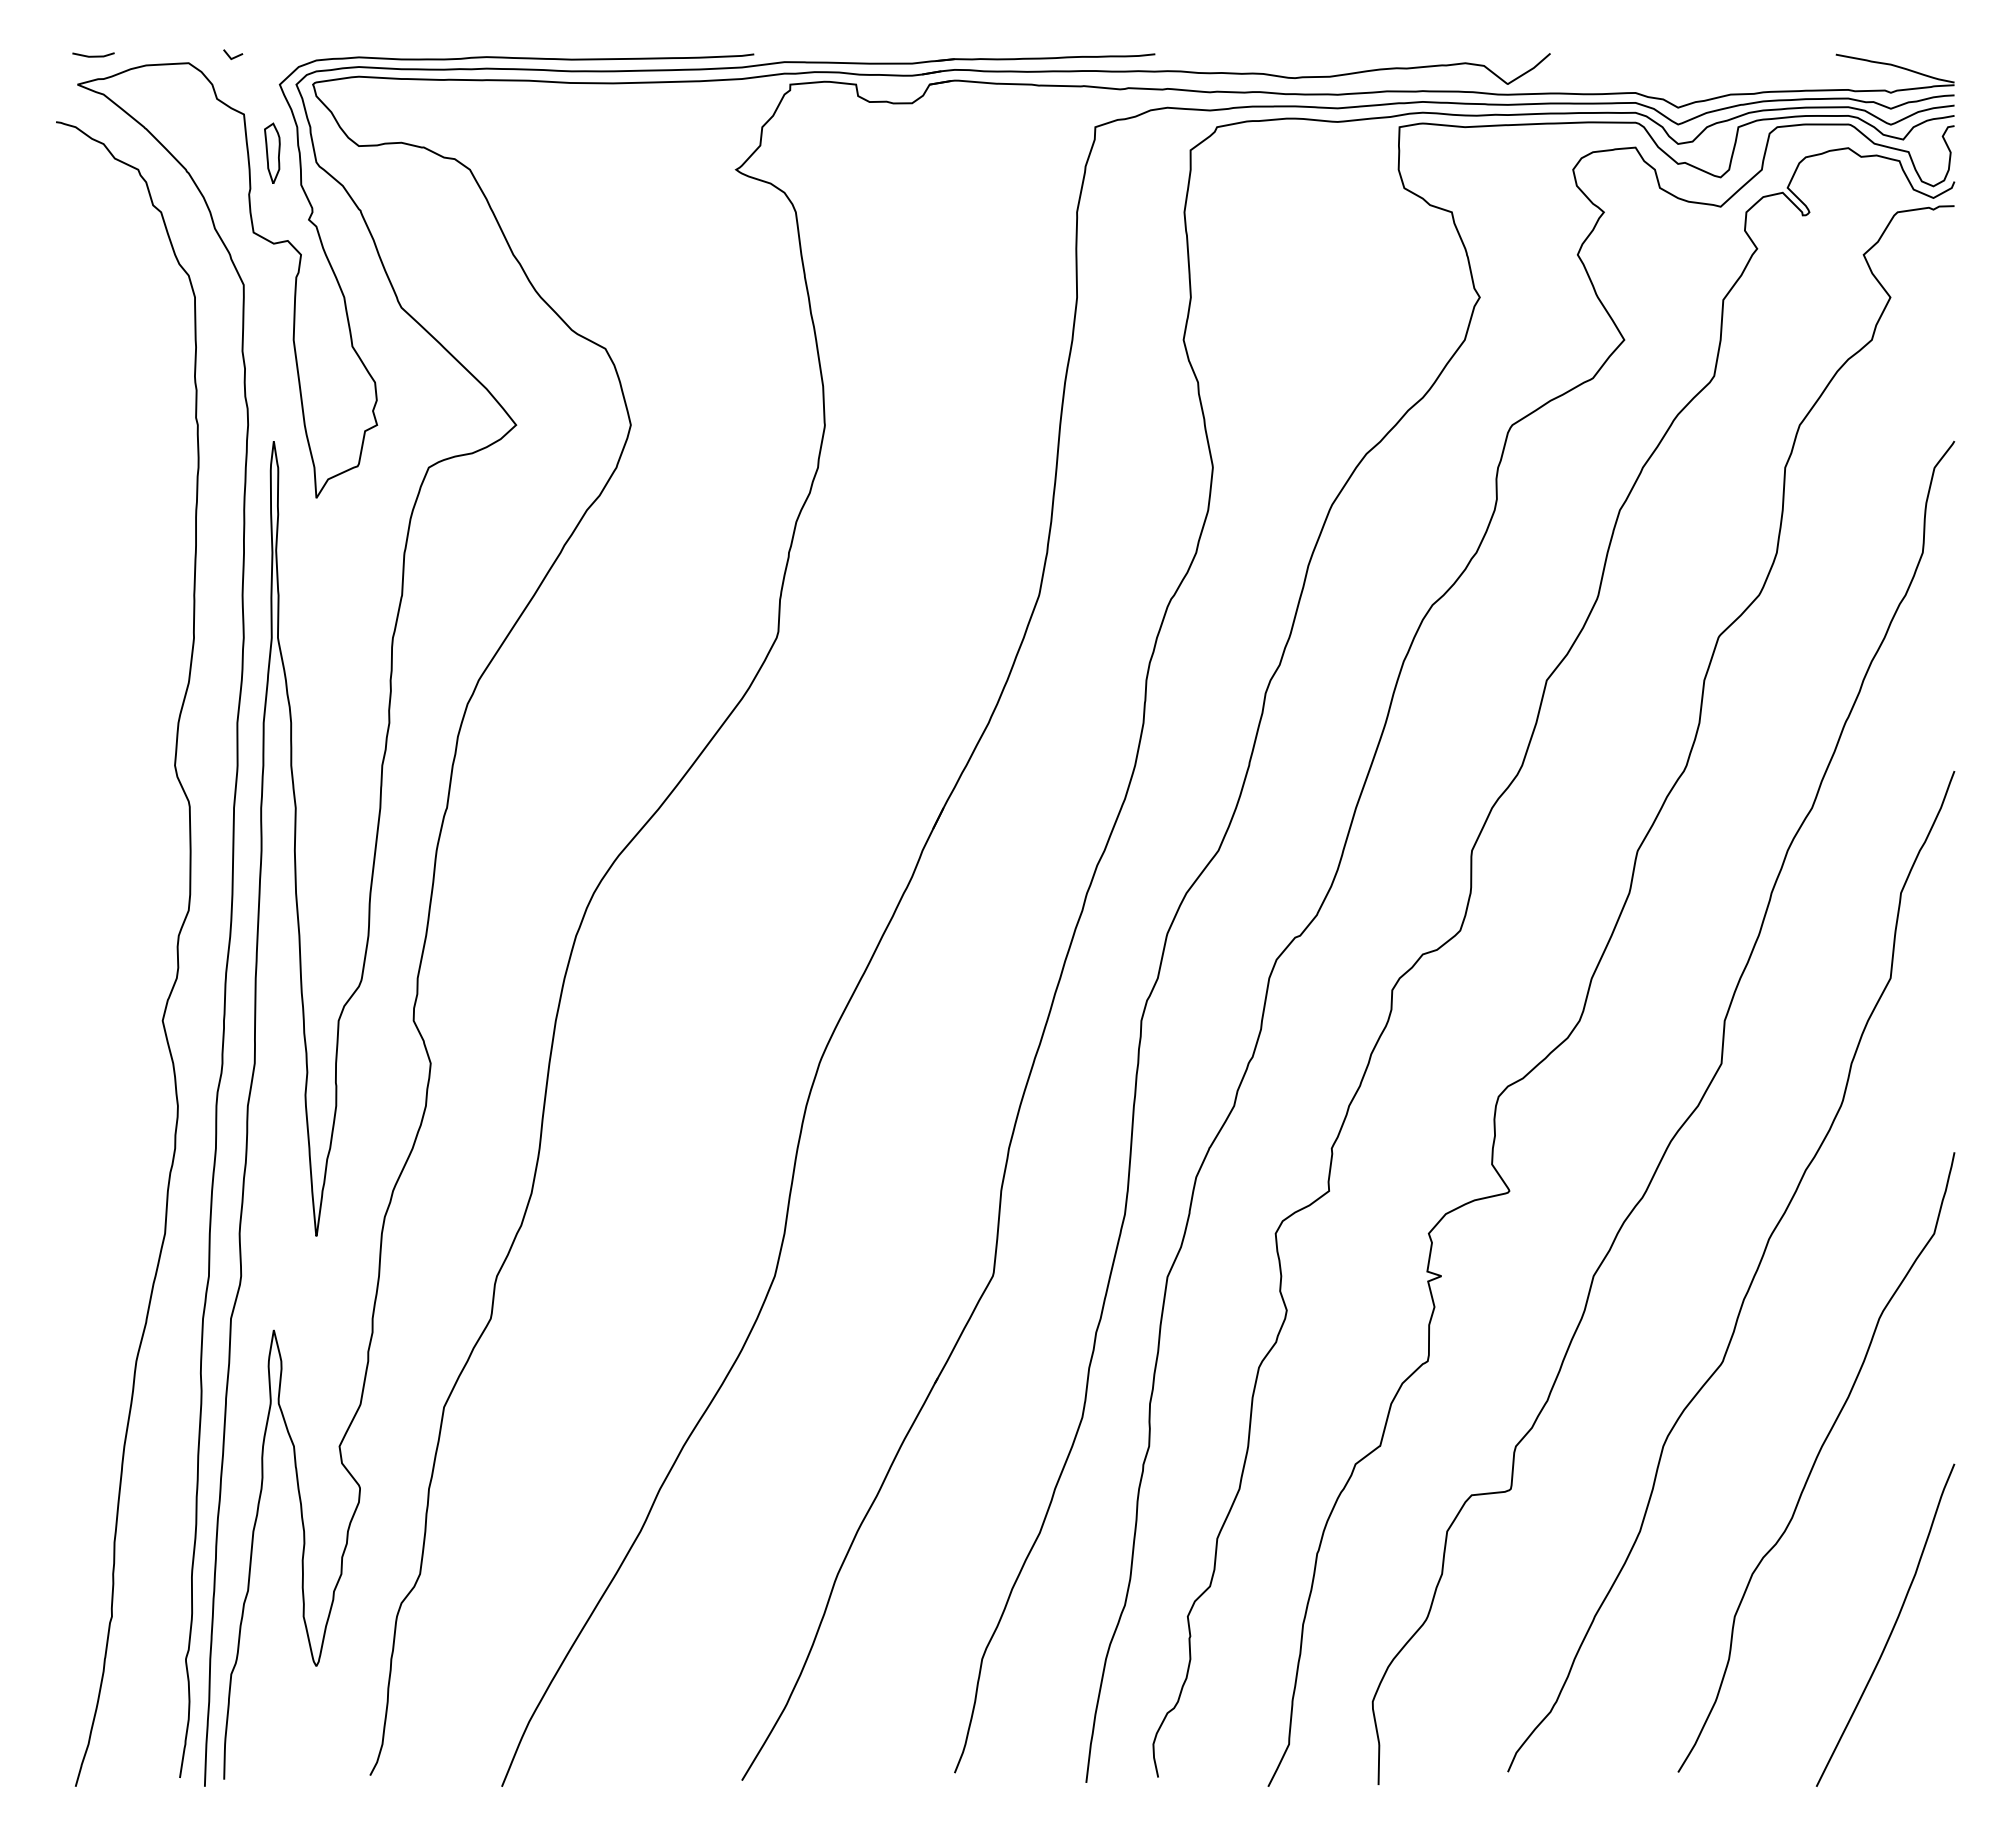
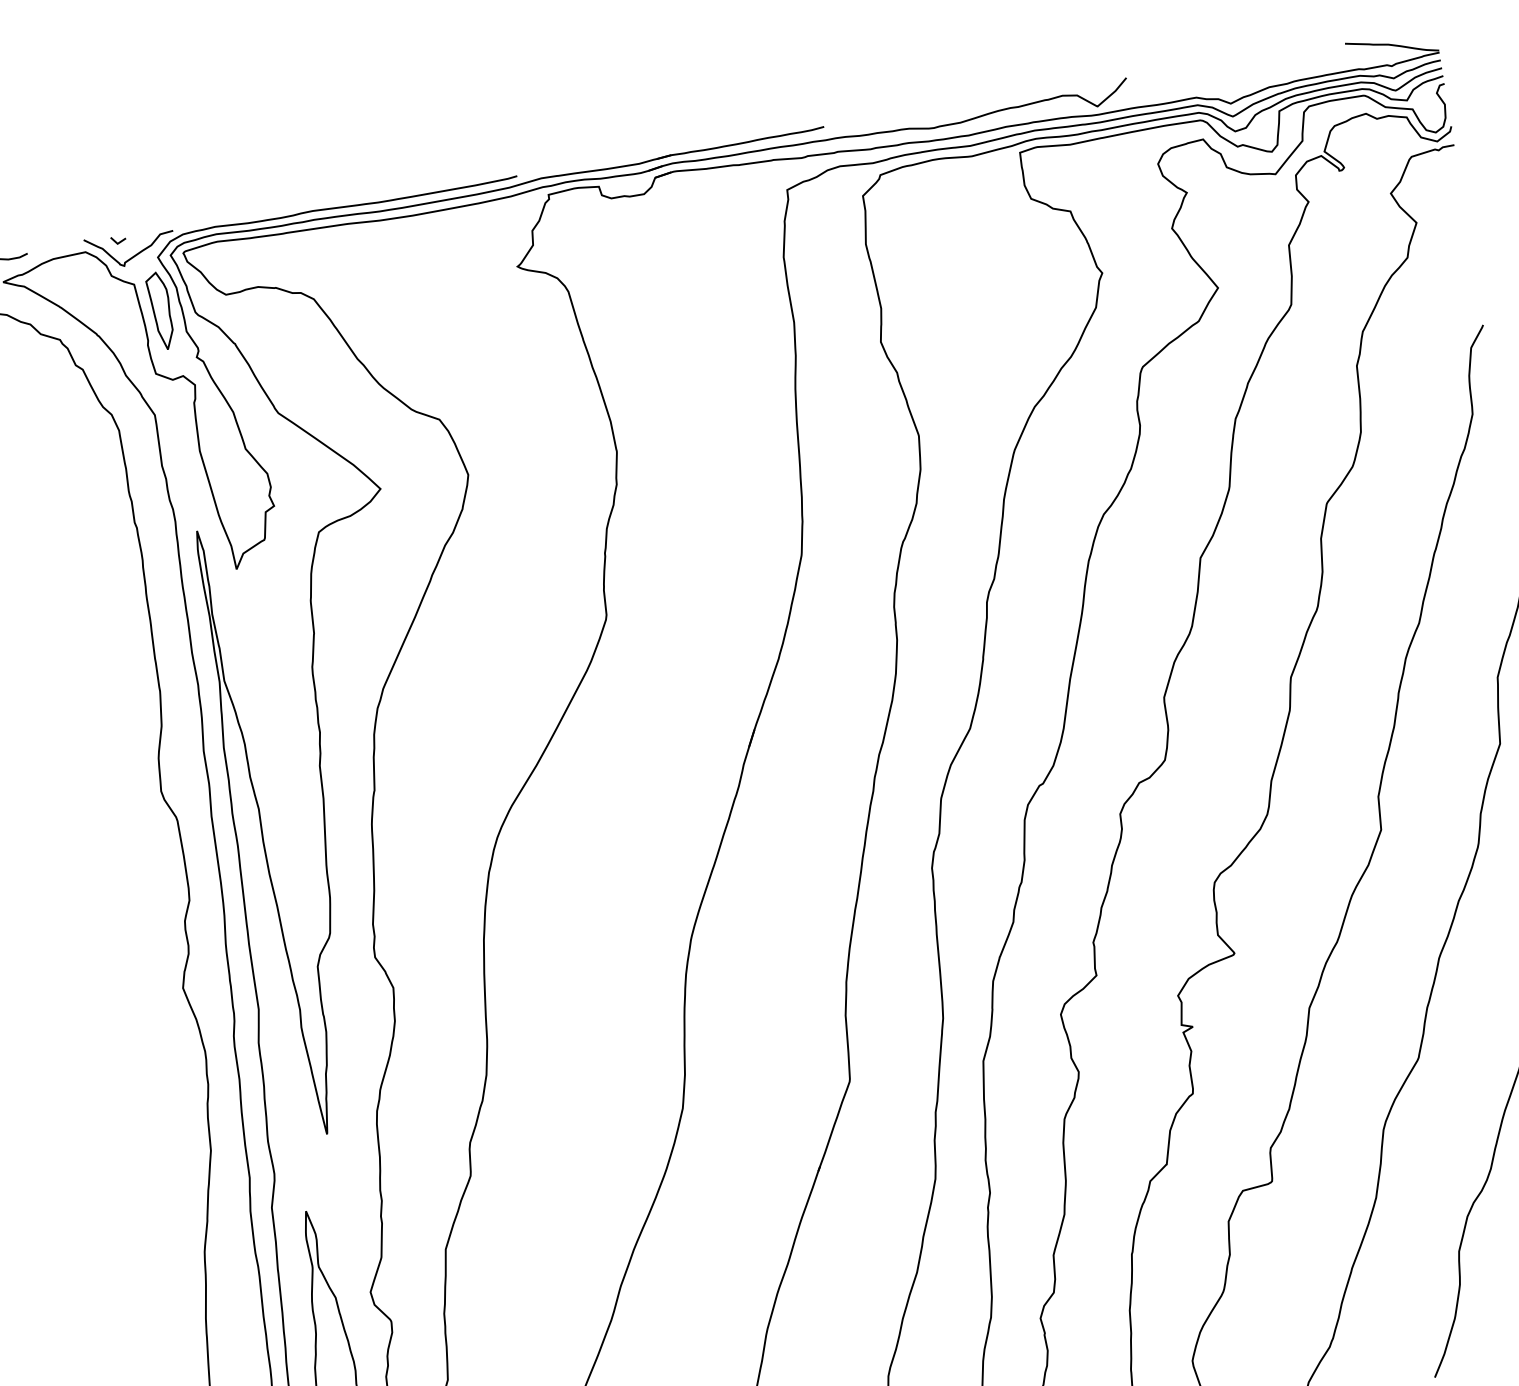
curve: (251, 76) -> (135, 254), added
part: (272, 153) -> (160, 311), size x1.67

